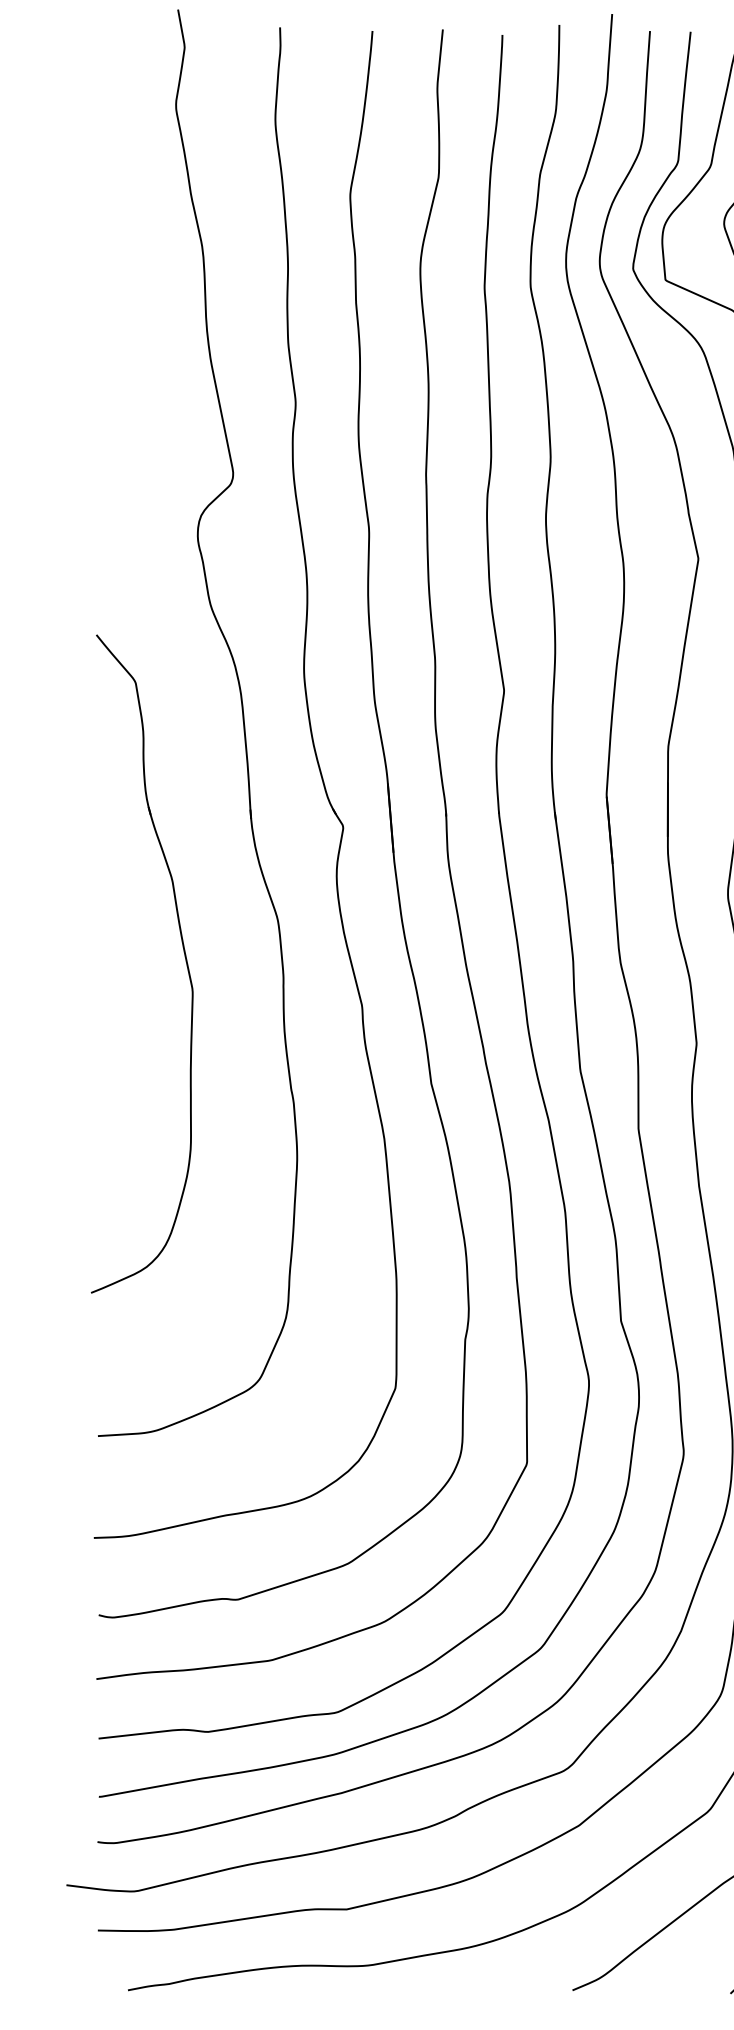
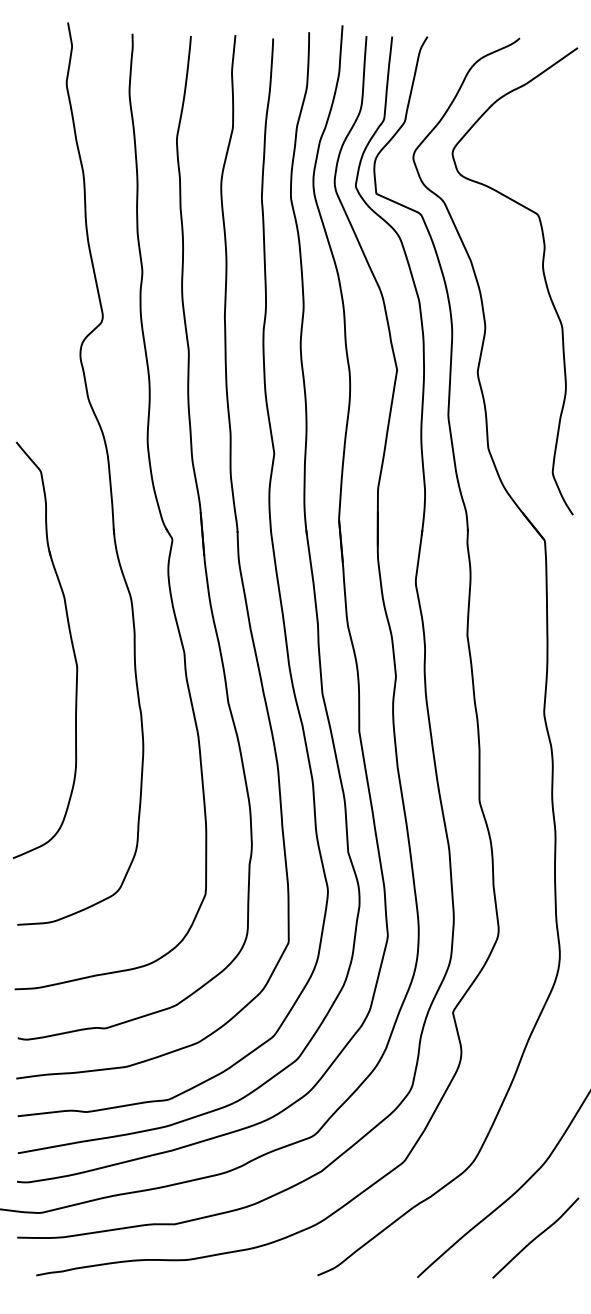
part: (183, 956) -> (71, 645), moved

